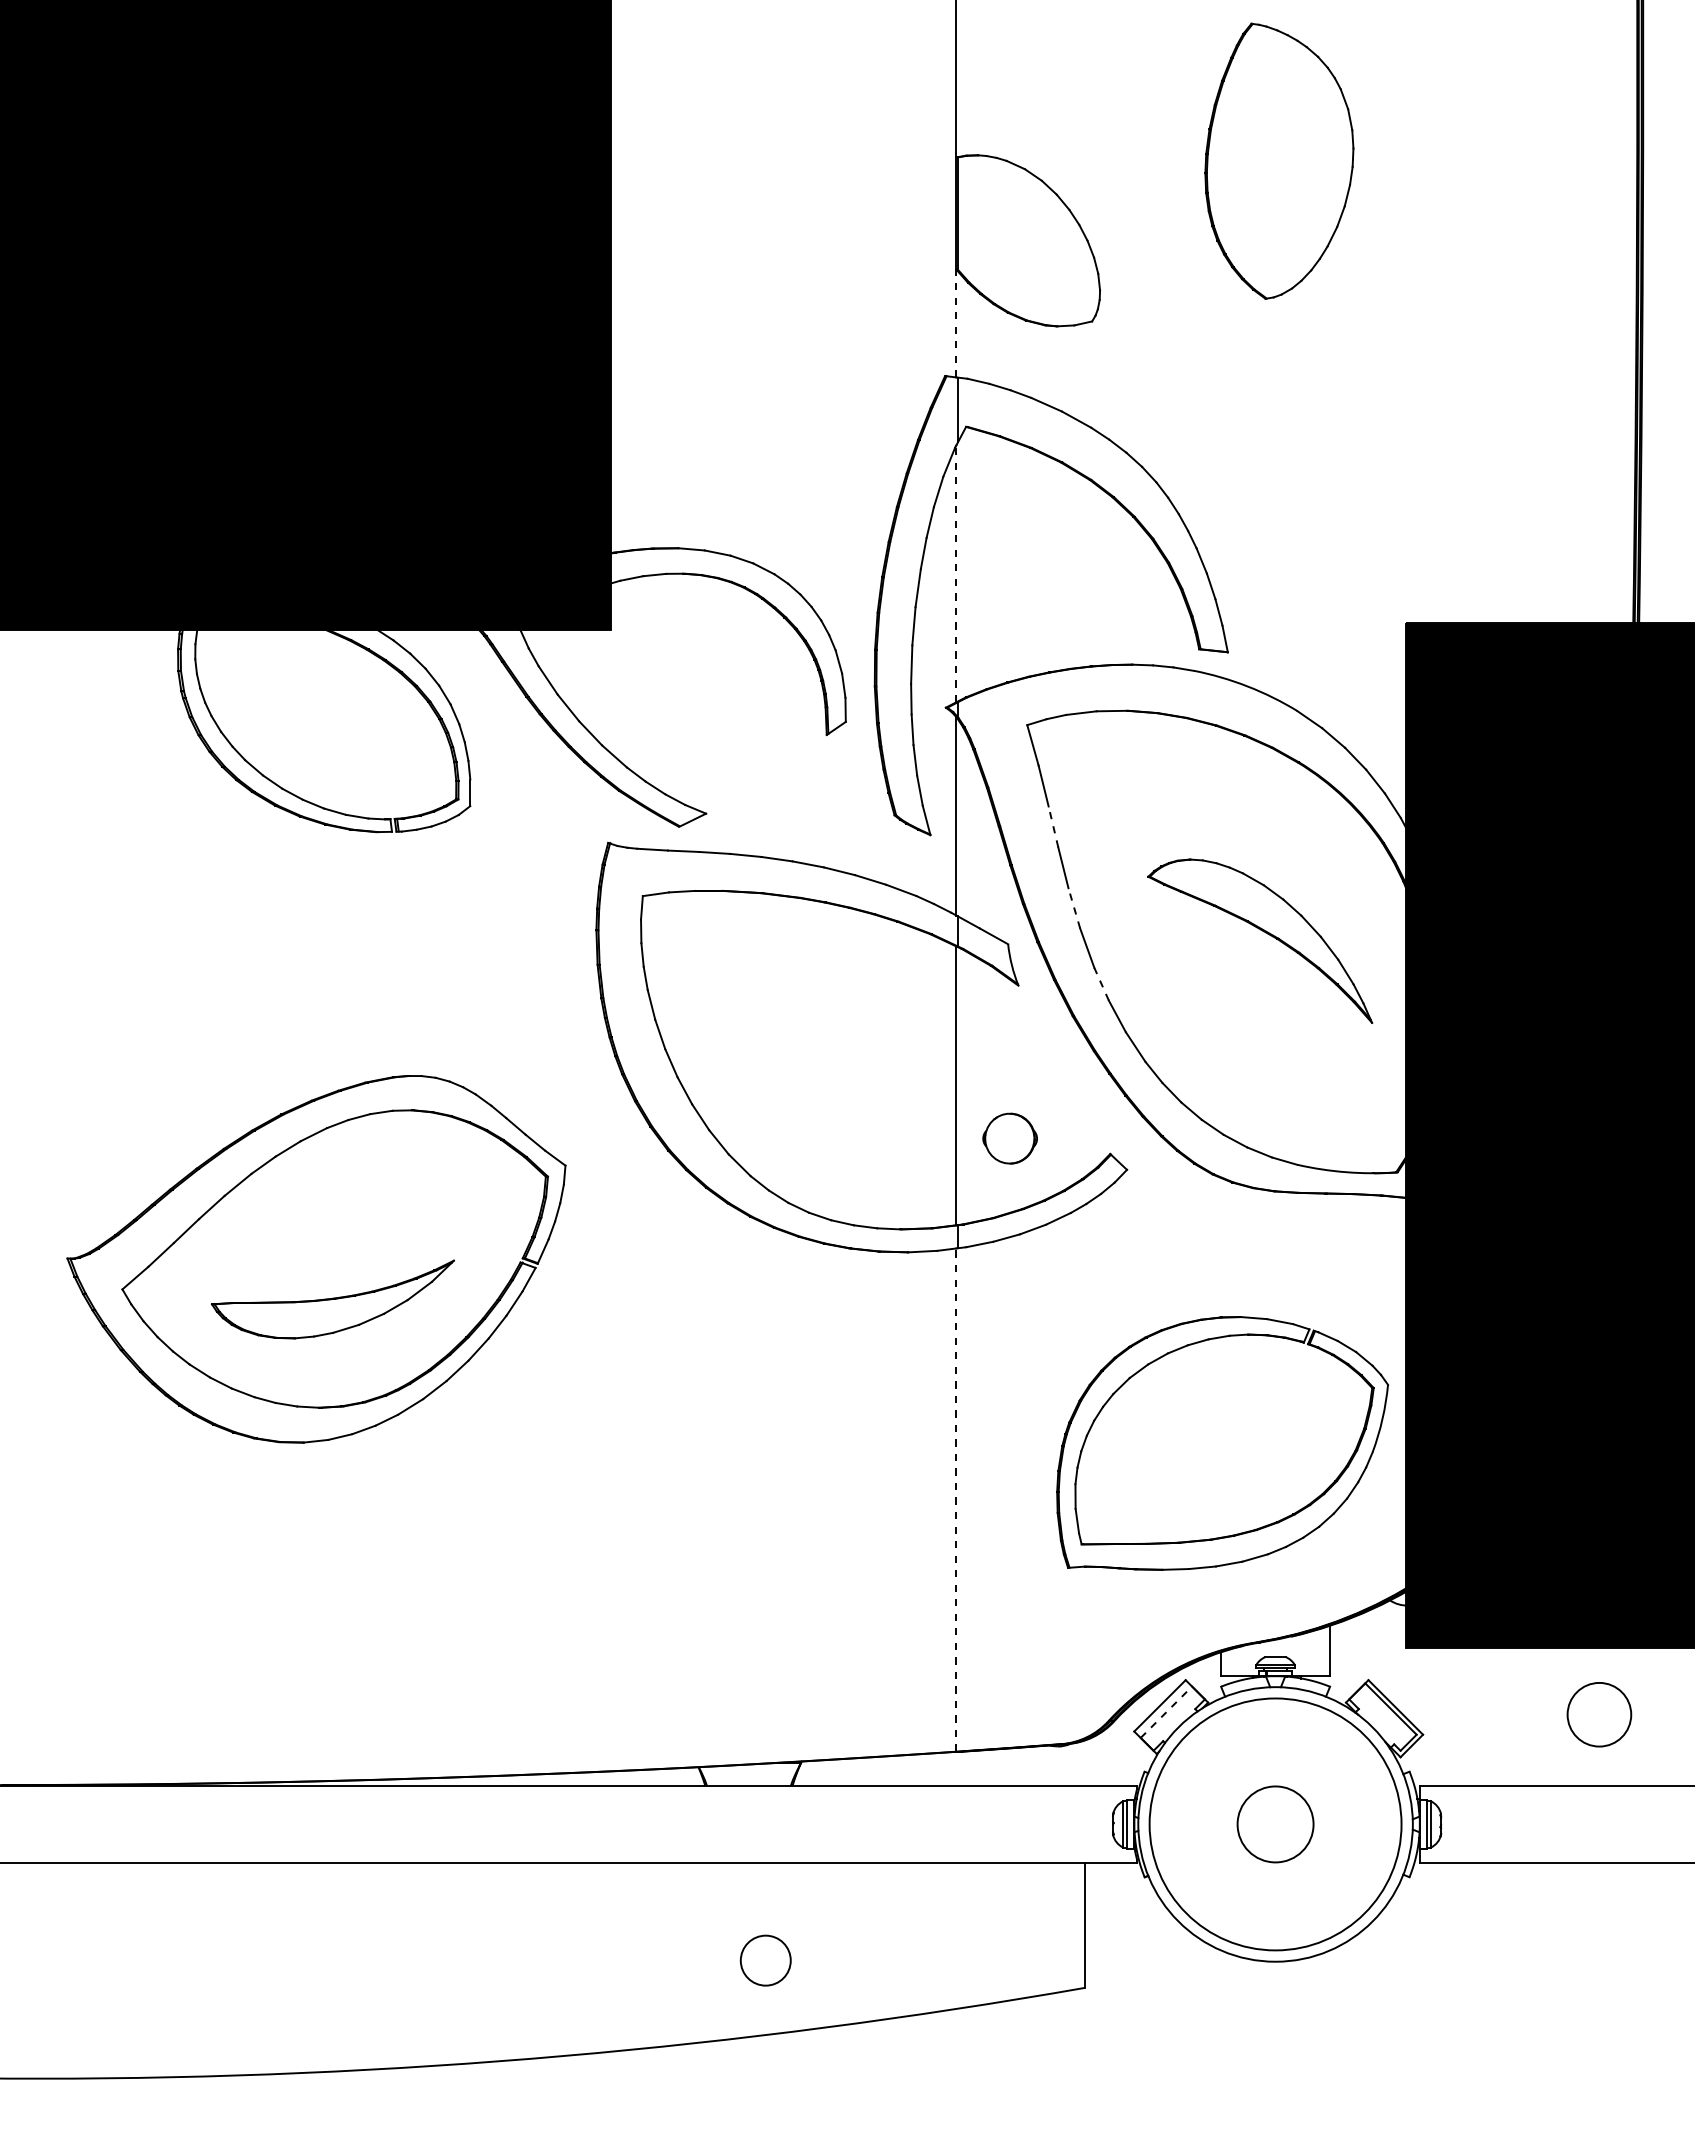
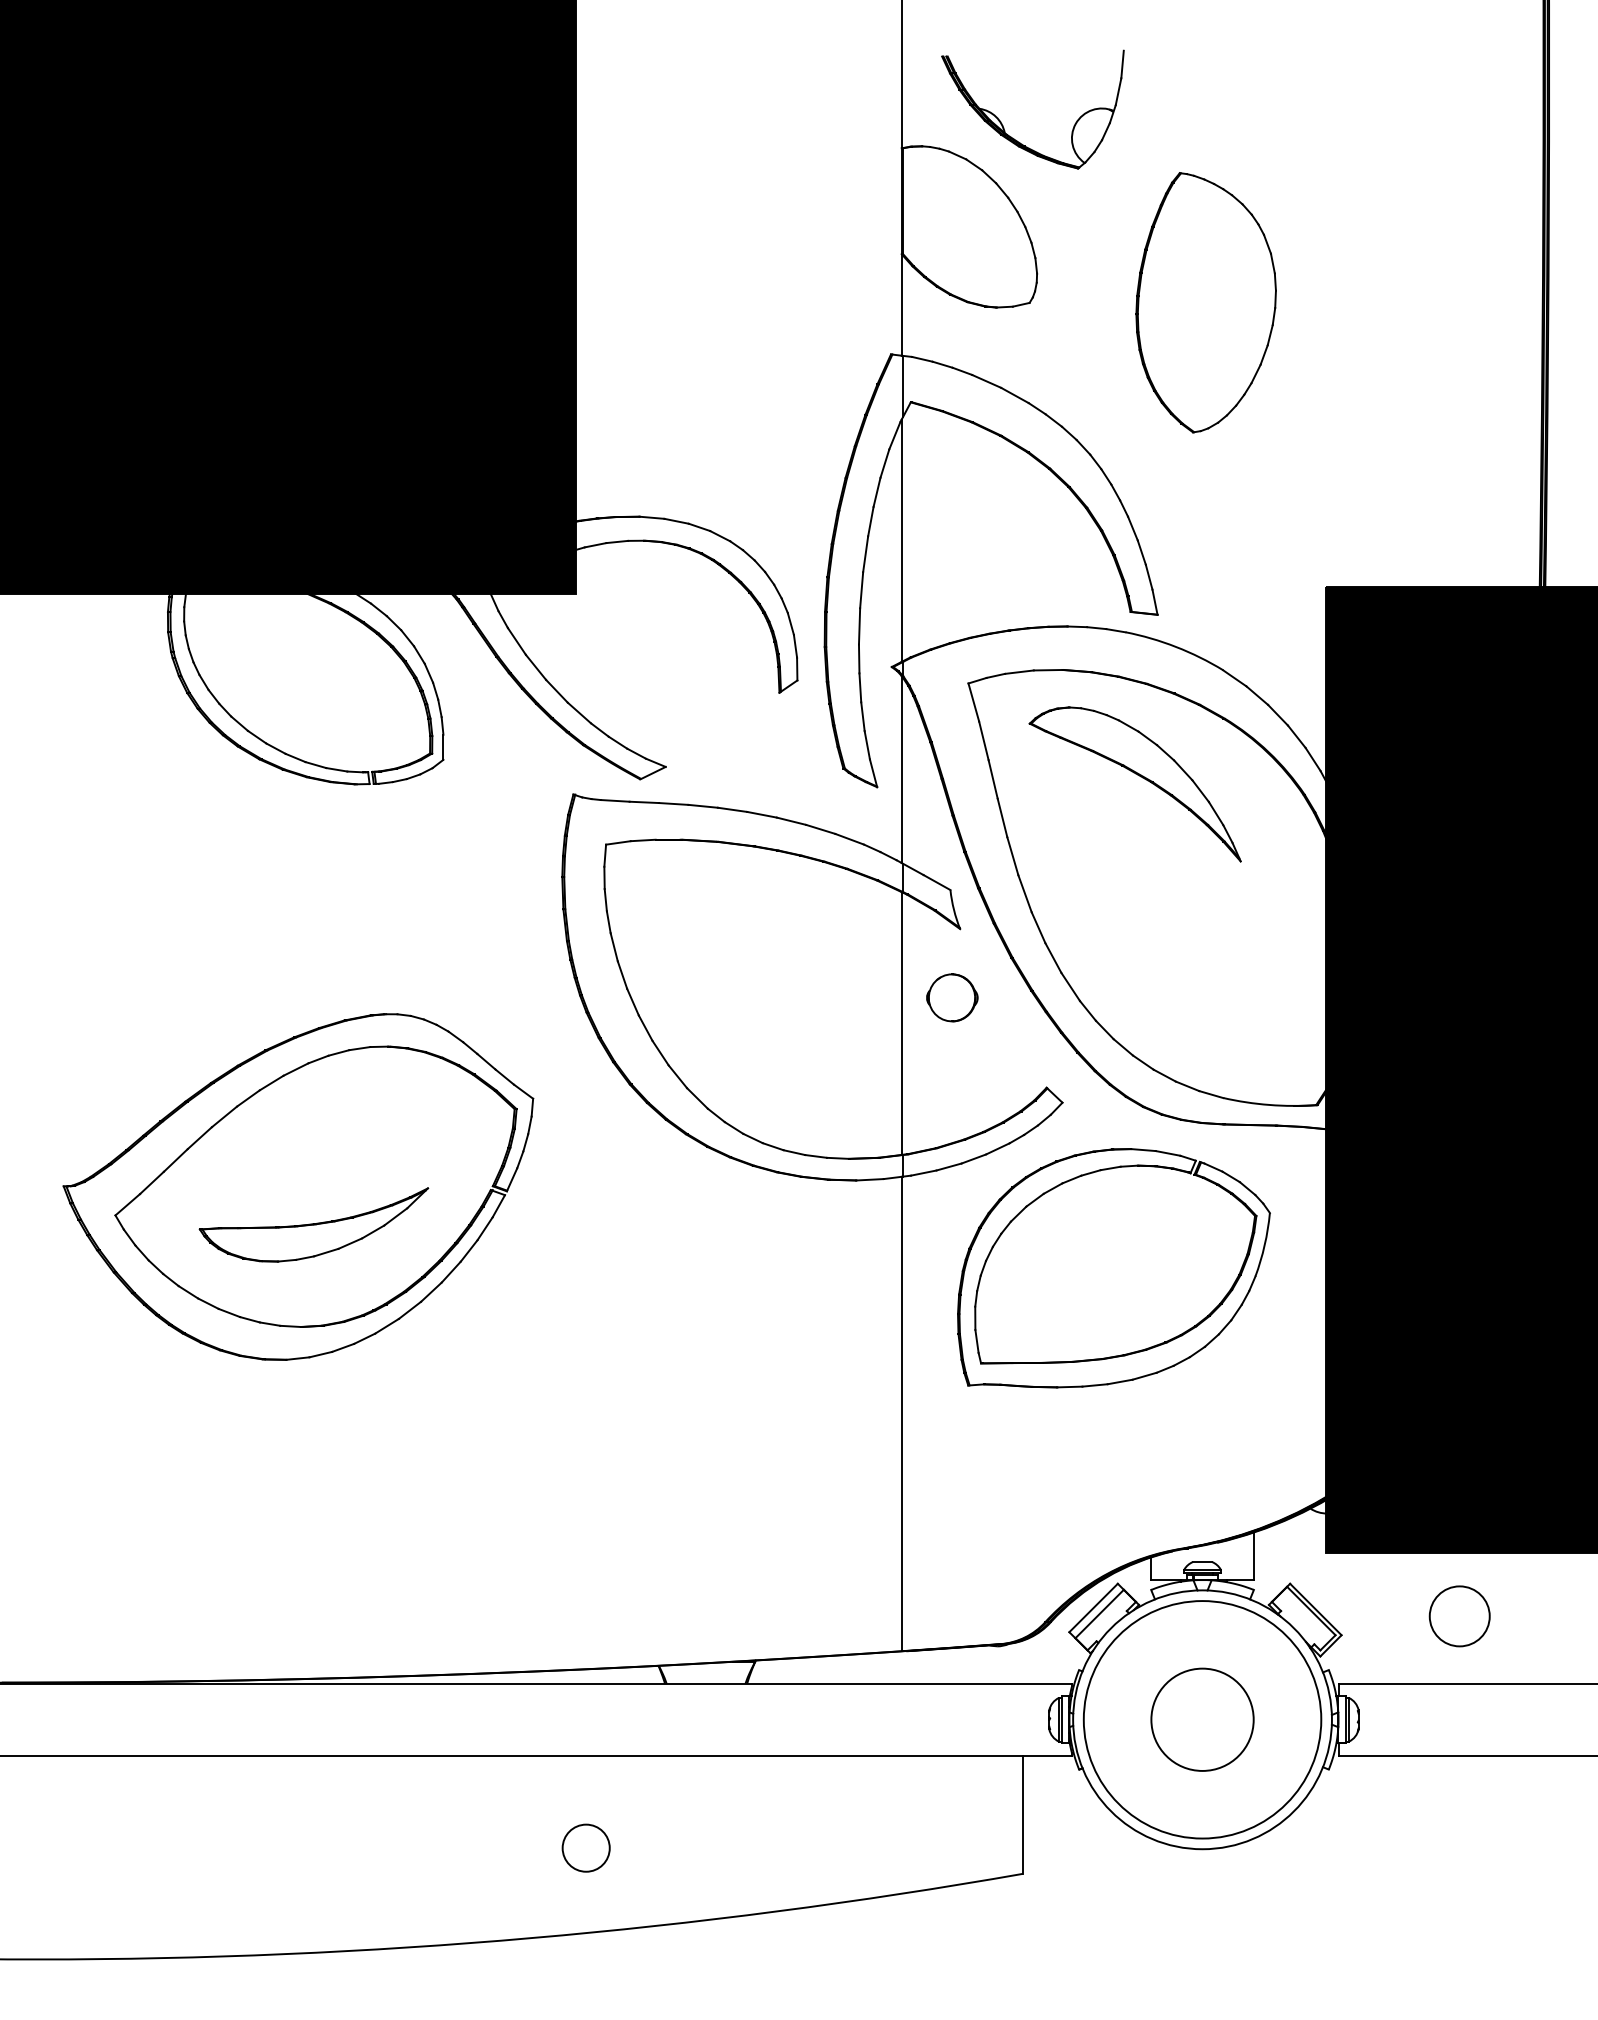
part: (1063, 131) -> (1002, 123), added
part: (1279, 160) -> (1206, 302), moved
line: (956, 323) -> (901, 304), dashed -> solid
line: (956, 573) -> (901, 540), dashed -> solid
line: (1053, 826) -> (993, 779), dashed -> solid
line: (1074, 908) -> (1012, 856), dashed -> solid
part: (1263, 932) -> (1138, 776), moved
line: (1101, 984) -> (1038, 927), dashed -> solid
part: (1009, 1138) -> (951, 997), moved
line: (956, 1500) -> (901, 1414), dashed -> solid
part: (1244, 1531) -> (1134, 1351), moved
line: (1166, 1711) -> (1099, 1613), dashed -> solid
circle: (1599, 1714) -> (1459, 1616), moved
circle: (1275, 1824) -> (1202, 1719), size x1.43
circle: (765, 1960) -> (585, 1848), moved

